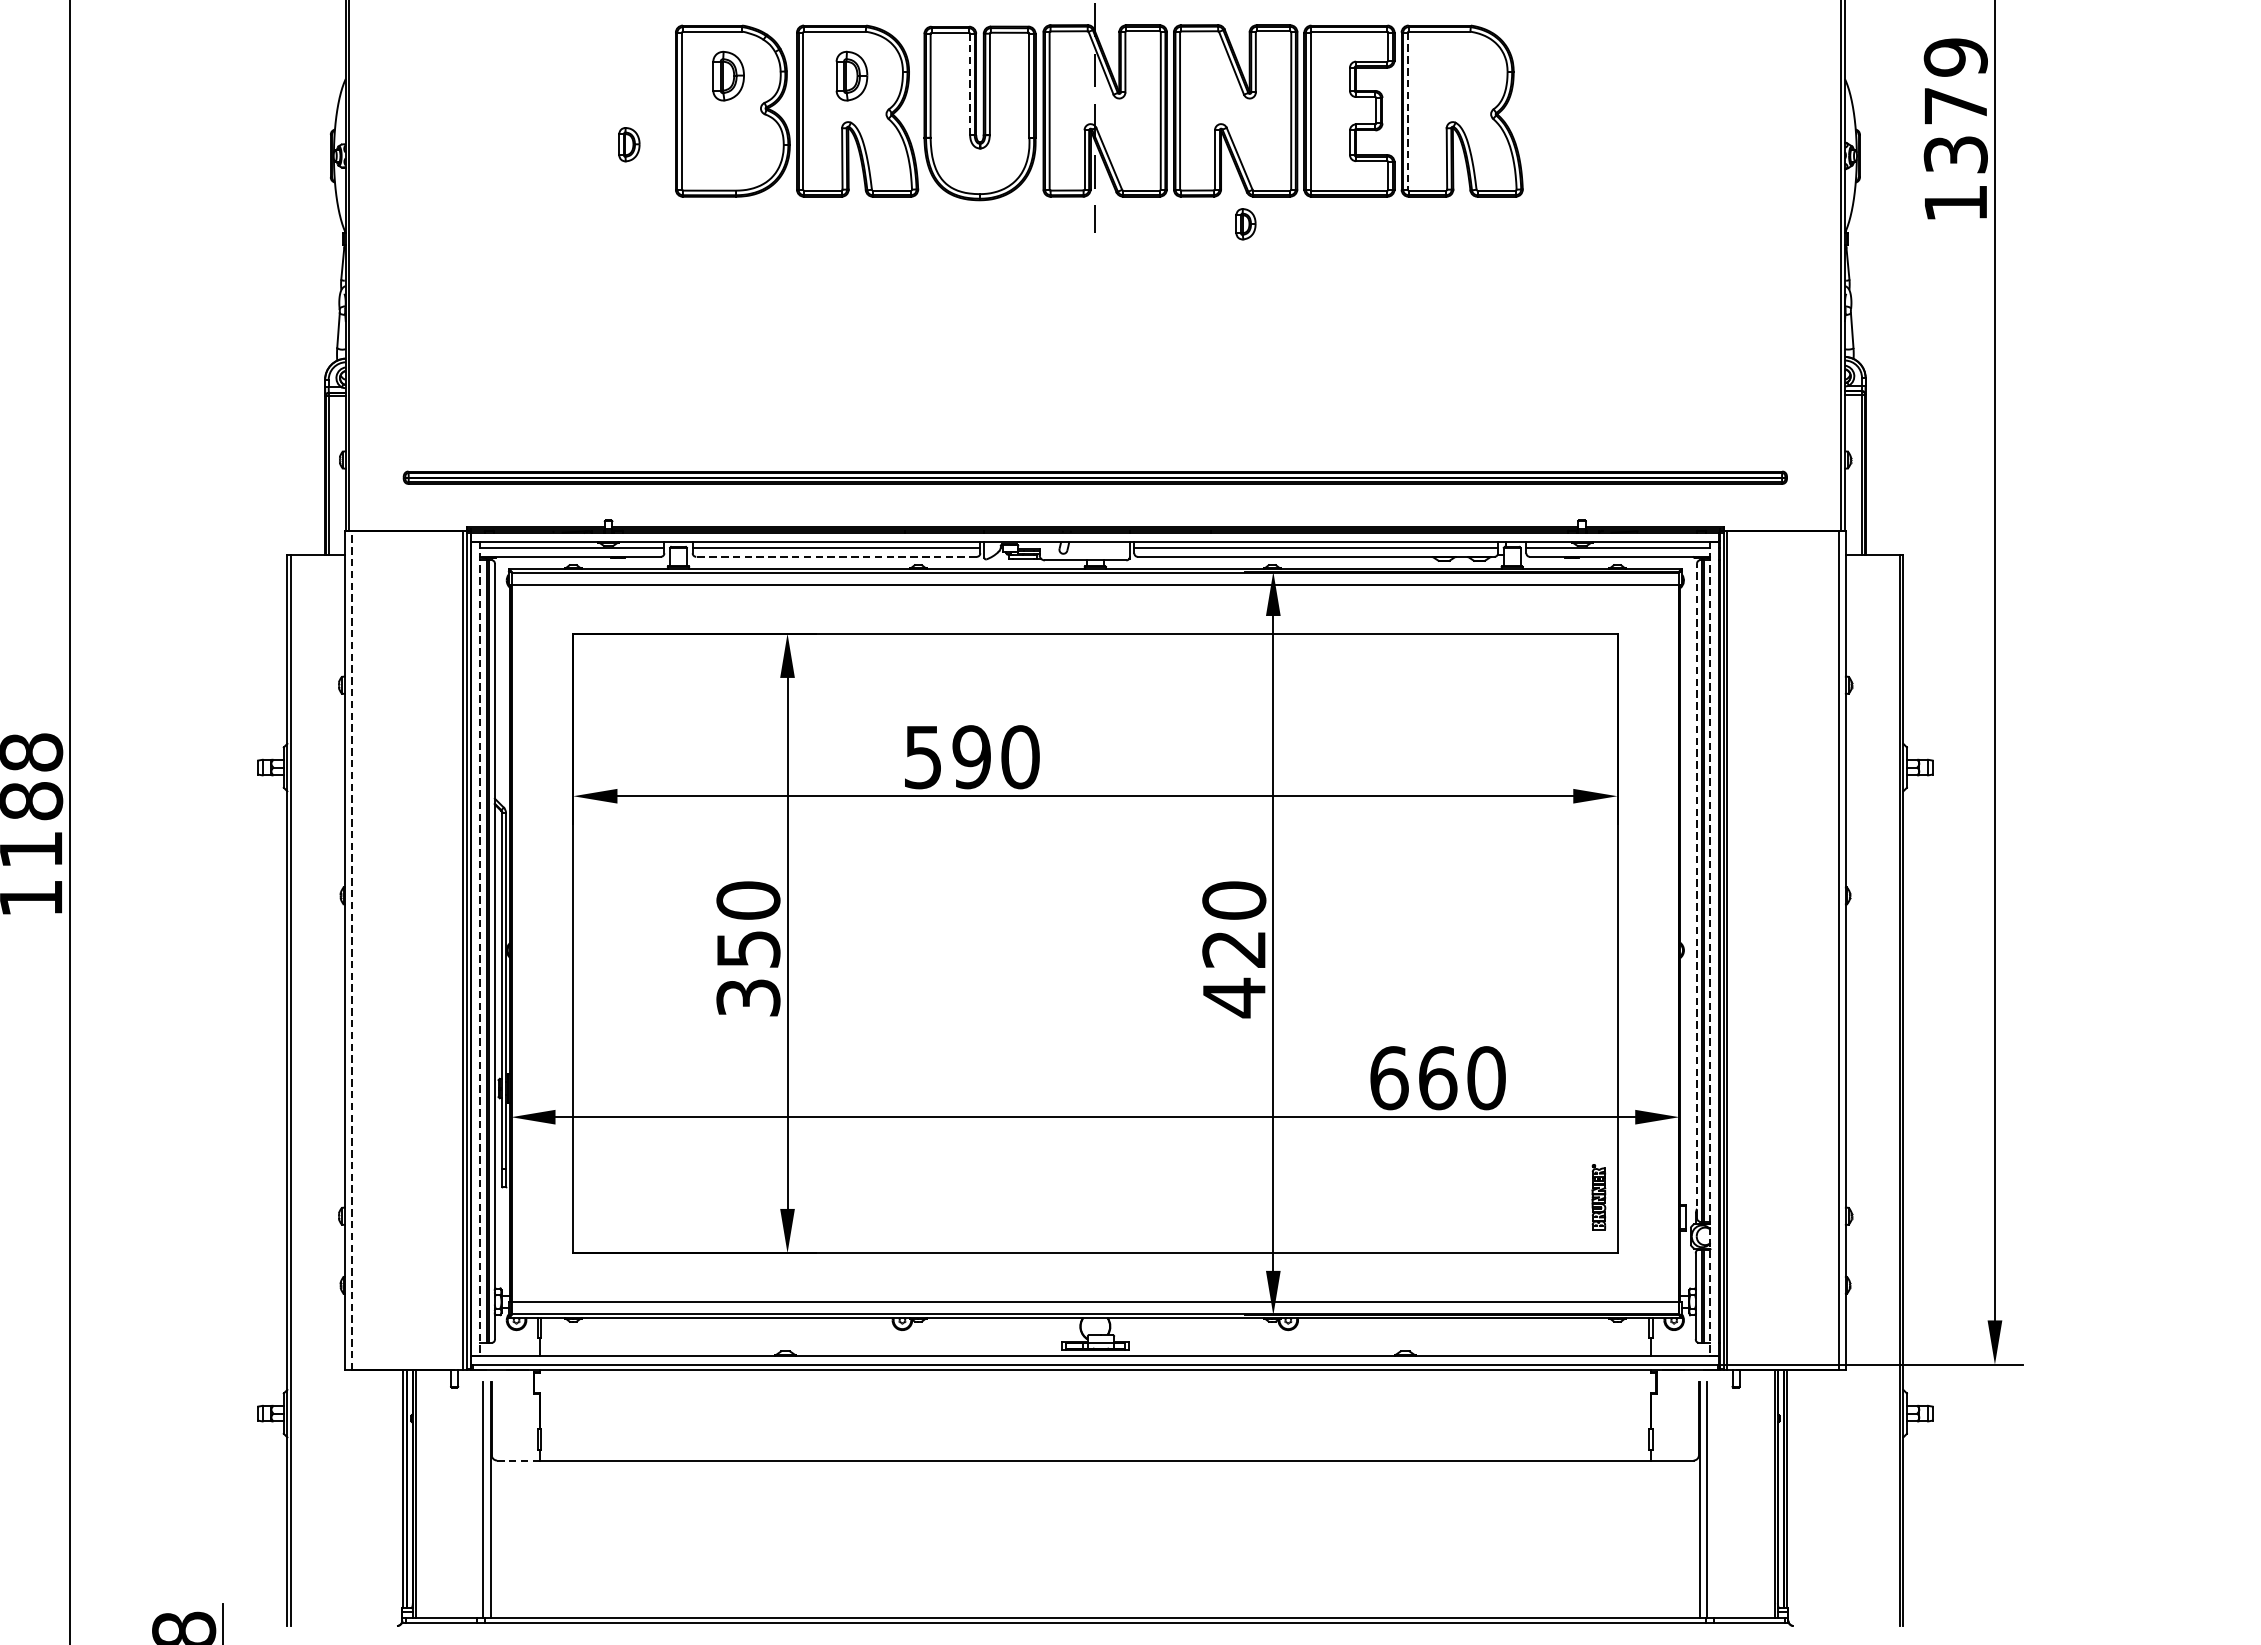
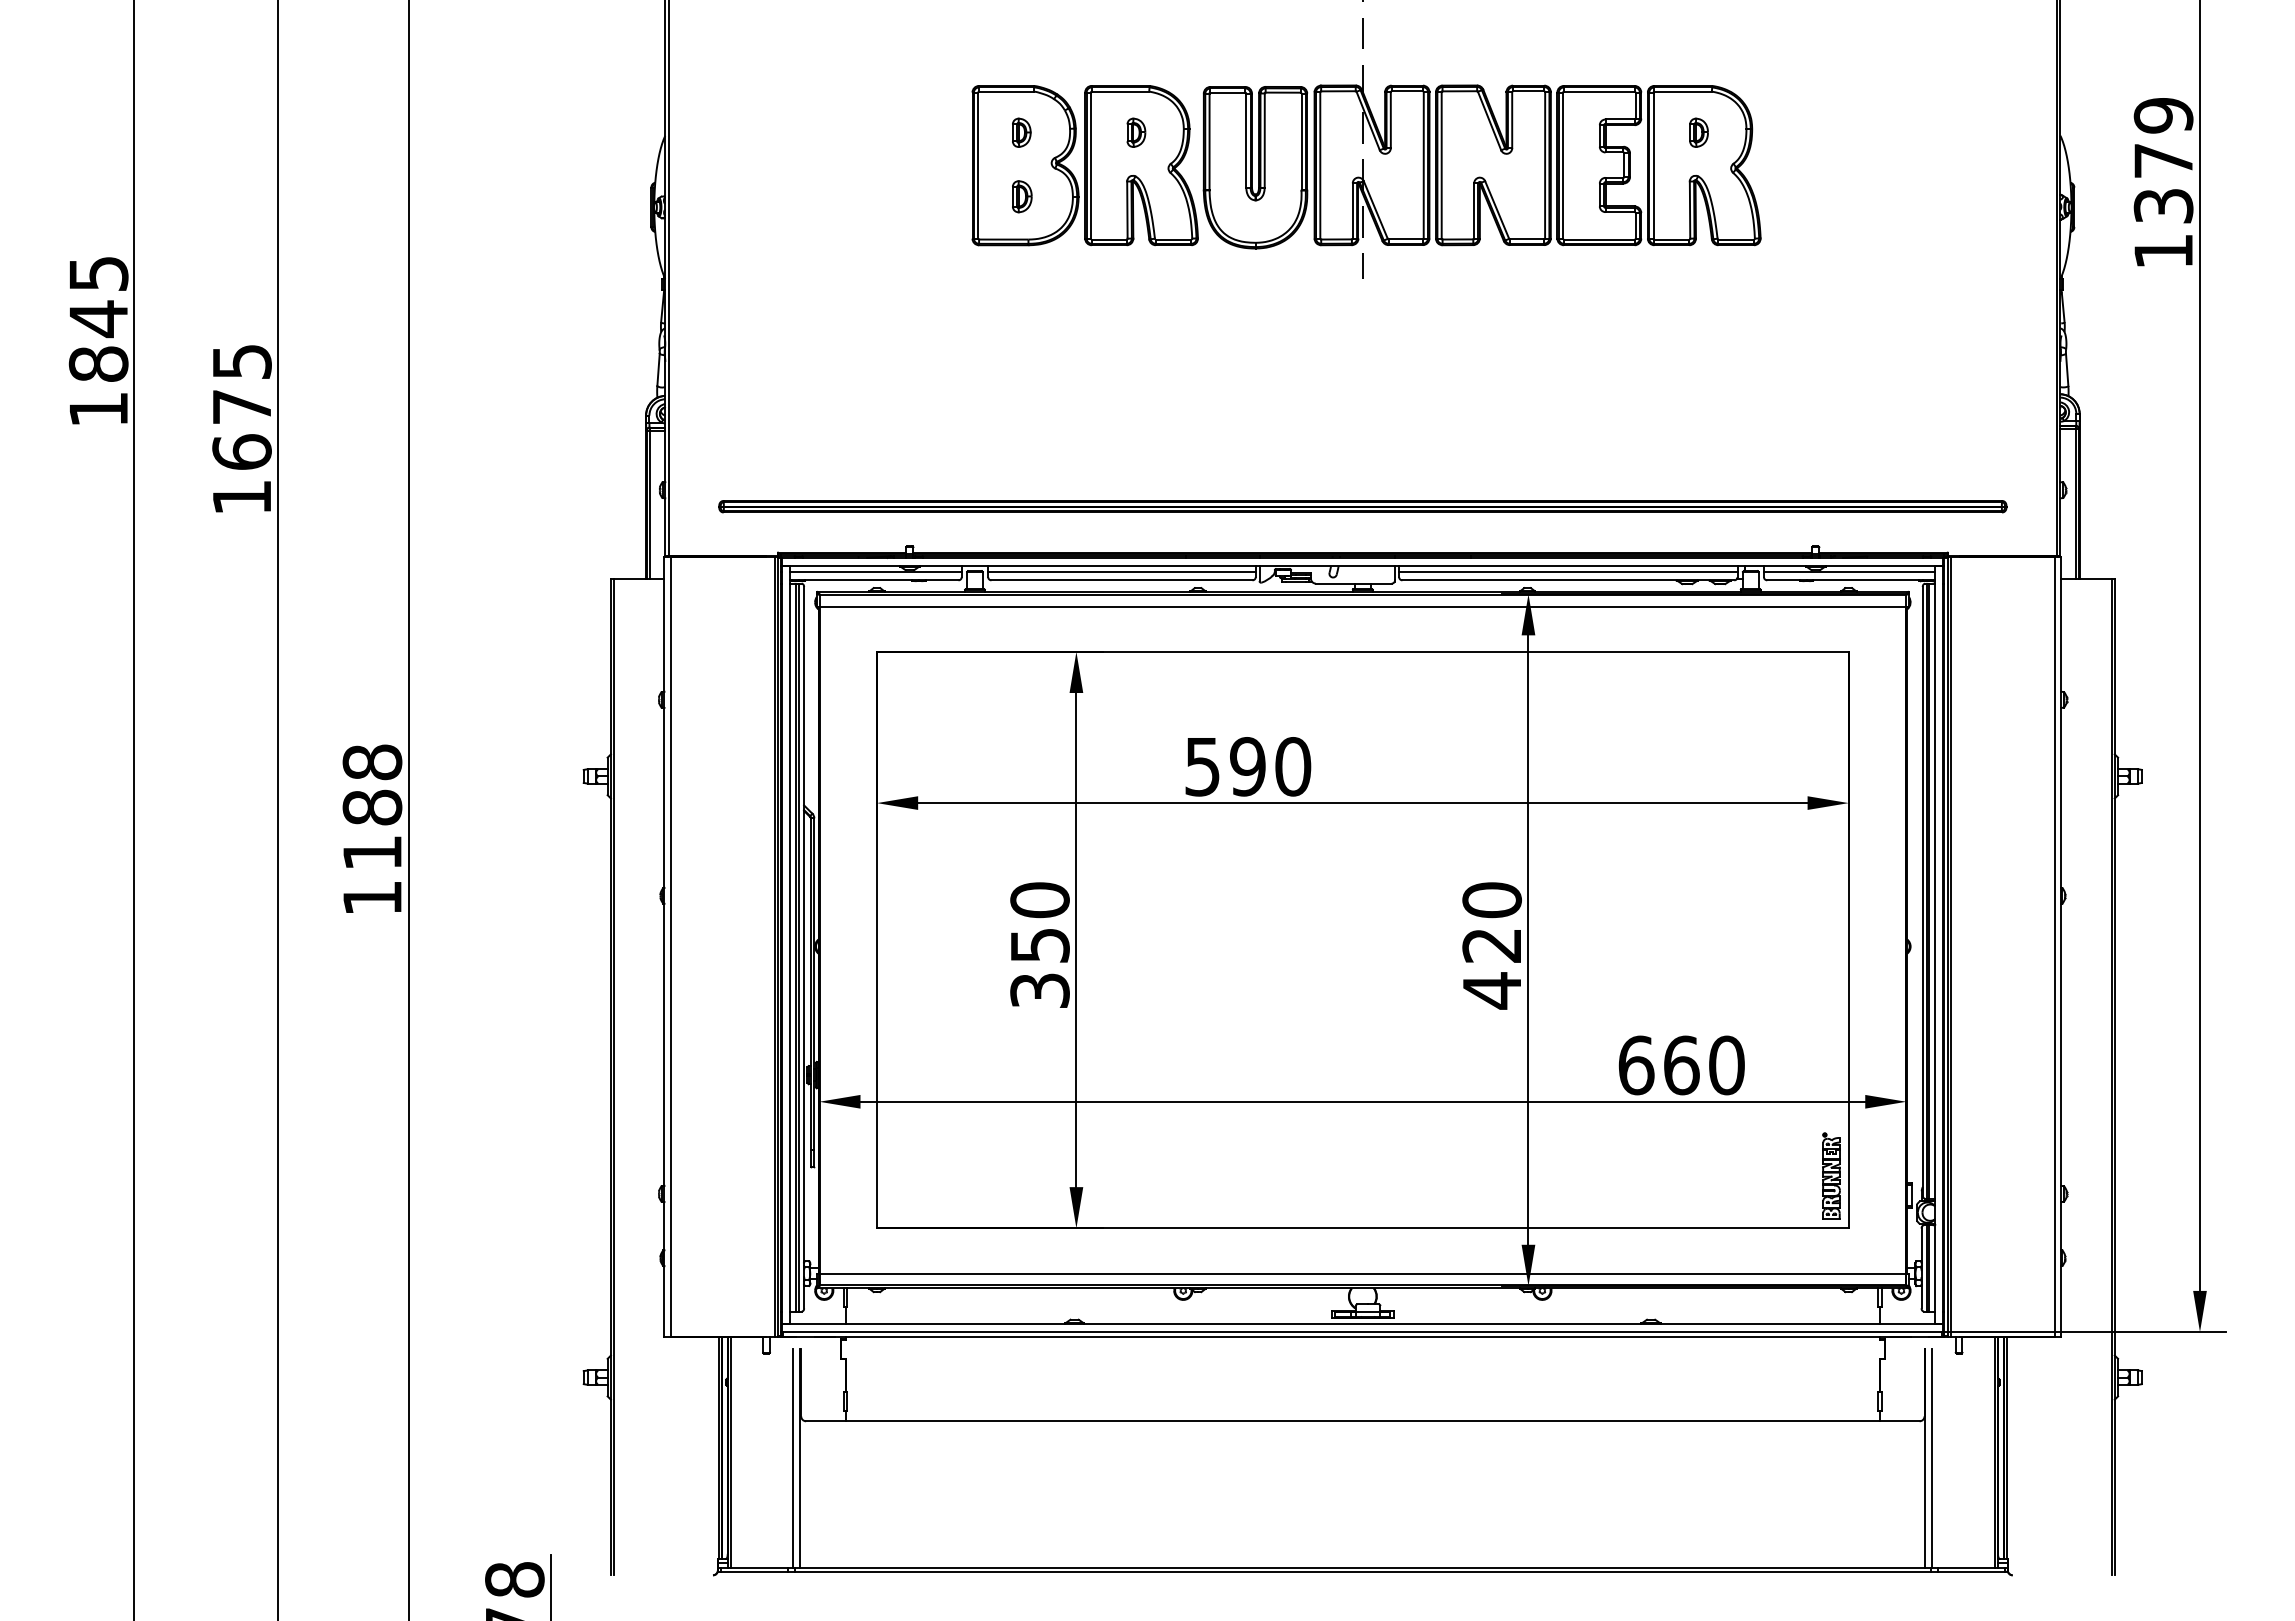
part: (728, 75) -> (1021, 132), size x0.62
part: (852, 75) -> (1136, 132), size x0.62
line: (970, 84) -> (1246, 140), dashed -> solid
line: (1407, 112) -> (1653, 166), dashed -> solid
part: (629, 144) -> (1022, 196), moved
part: (1245, 223) -> (1698, 132), moved
line: (835, 557) -> (1121, 580), dashed -> solid
line: (1696, 890) -> (1922, 890), dashed -> solid
line: (480, 949) -> (790, 945), dashed -> solid
line: (1710, 949) -> (1935, 945), dashed -> solid
line: (352, 950) -> (671, 946), dashed -> solid
part: (1598, 1196) -> (1831, 1175), size x1.43
line: (517, 1460) -> (825, 1421), dashed -> solid

